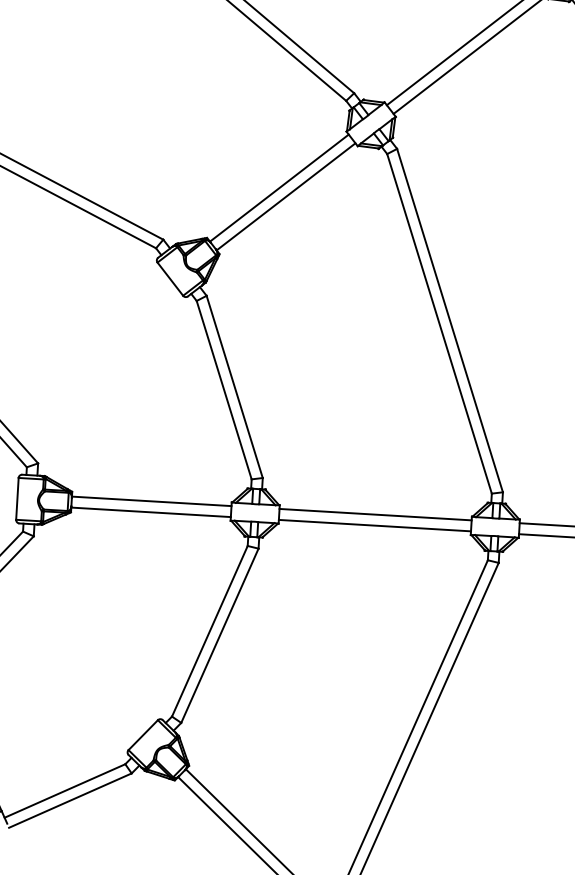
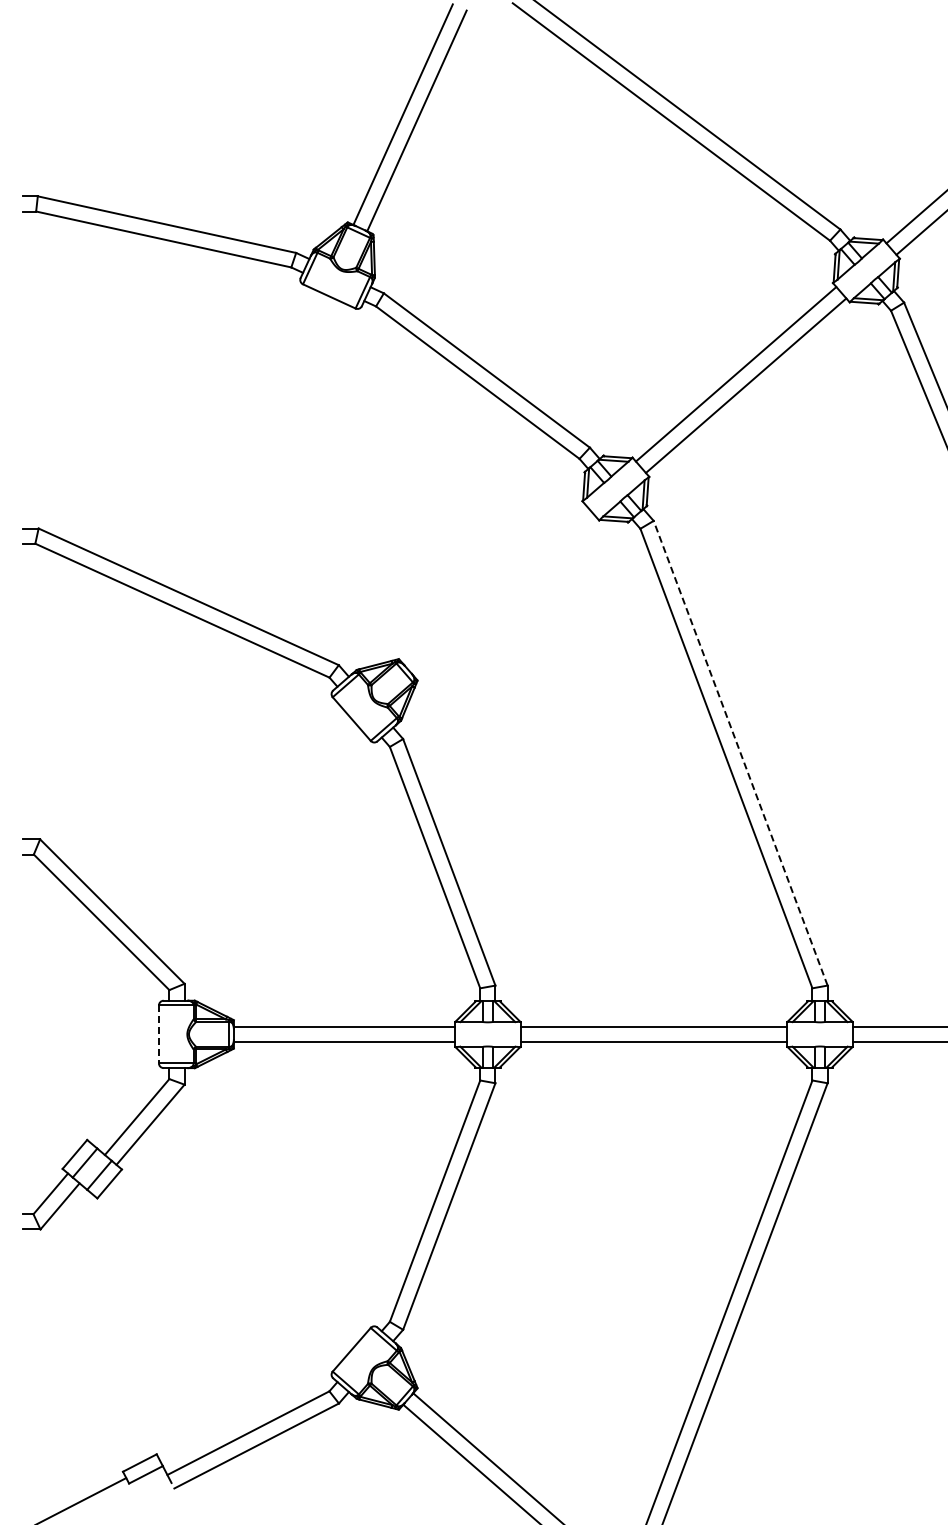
line: (279, 188) -> (494, 584), removed
line: (286, 196) -> (504, 595), removed
line: (449, 320) -> (740, 752), solid -> dashed
line: (17, 498) -> (158, 1034), solid -> dashed

